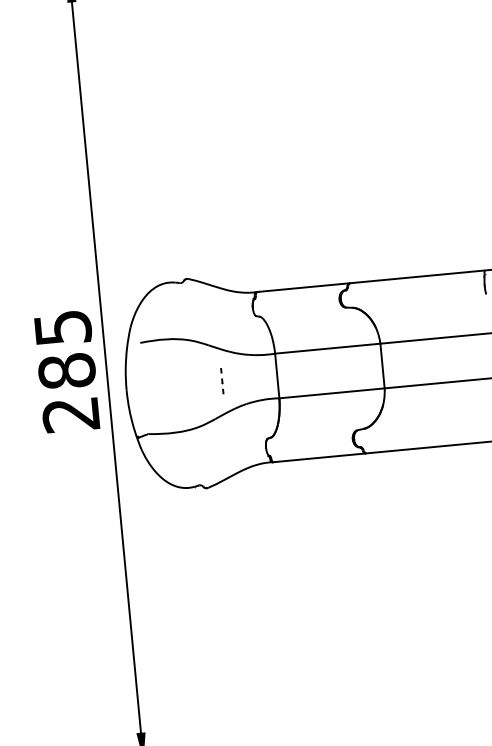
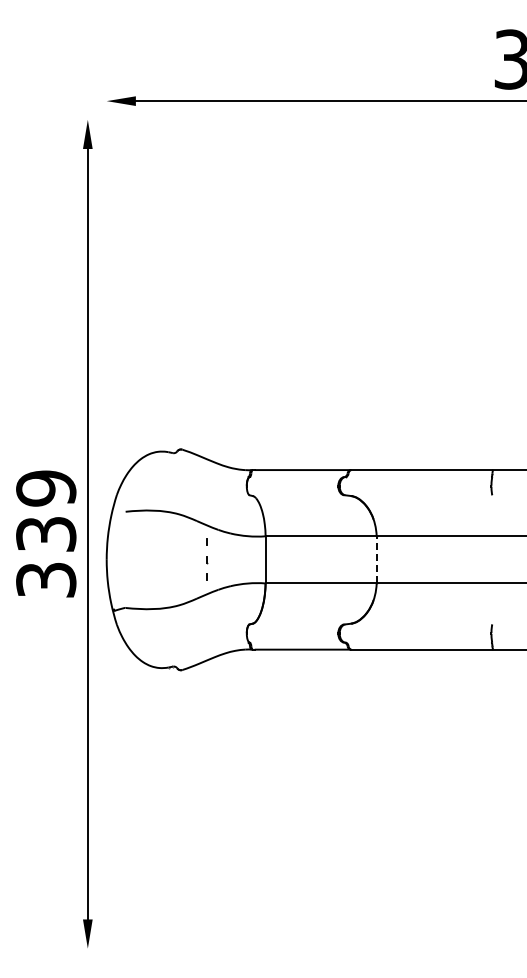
line: (382, 365) -> (376, 559), solid -> dashed
text: (67, 370) -> (46, 533), 285 -> 339
part: (223, 380) -> (208, 559), size x1.6

